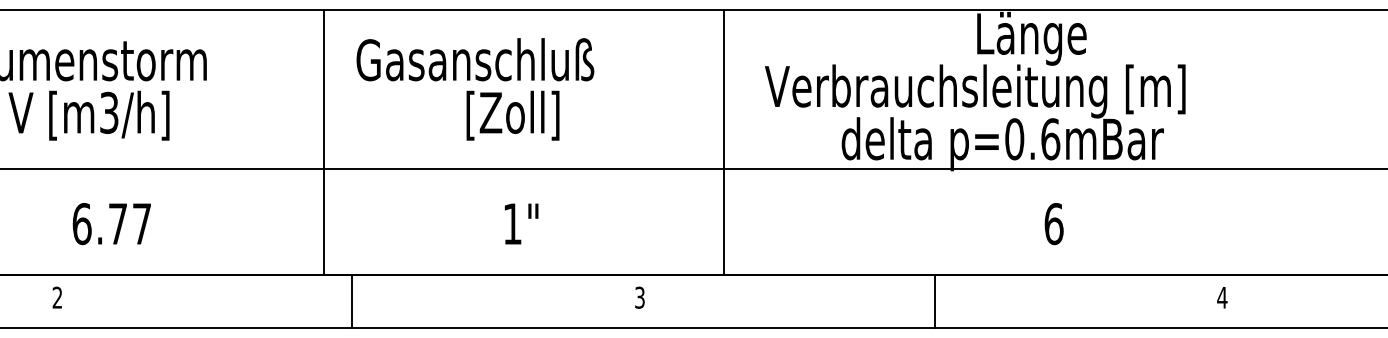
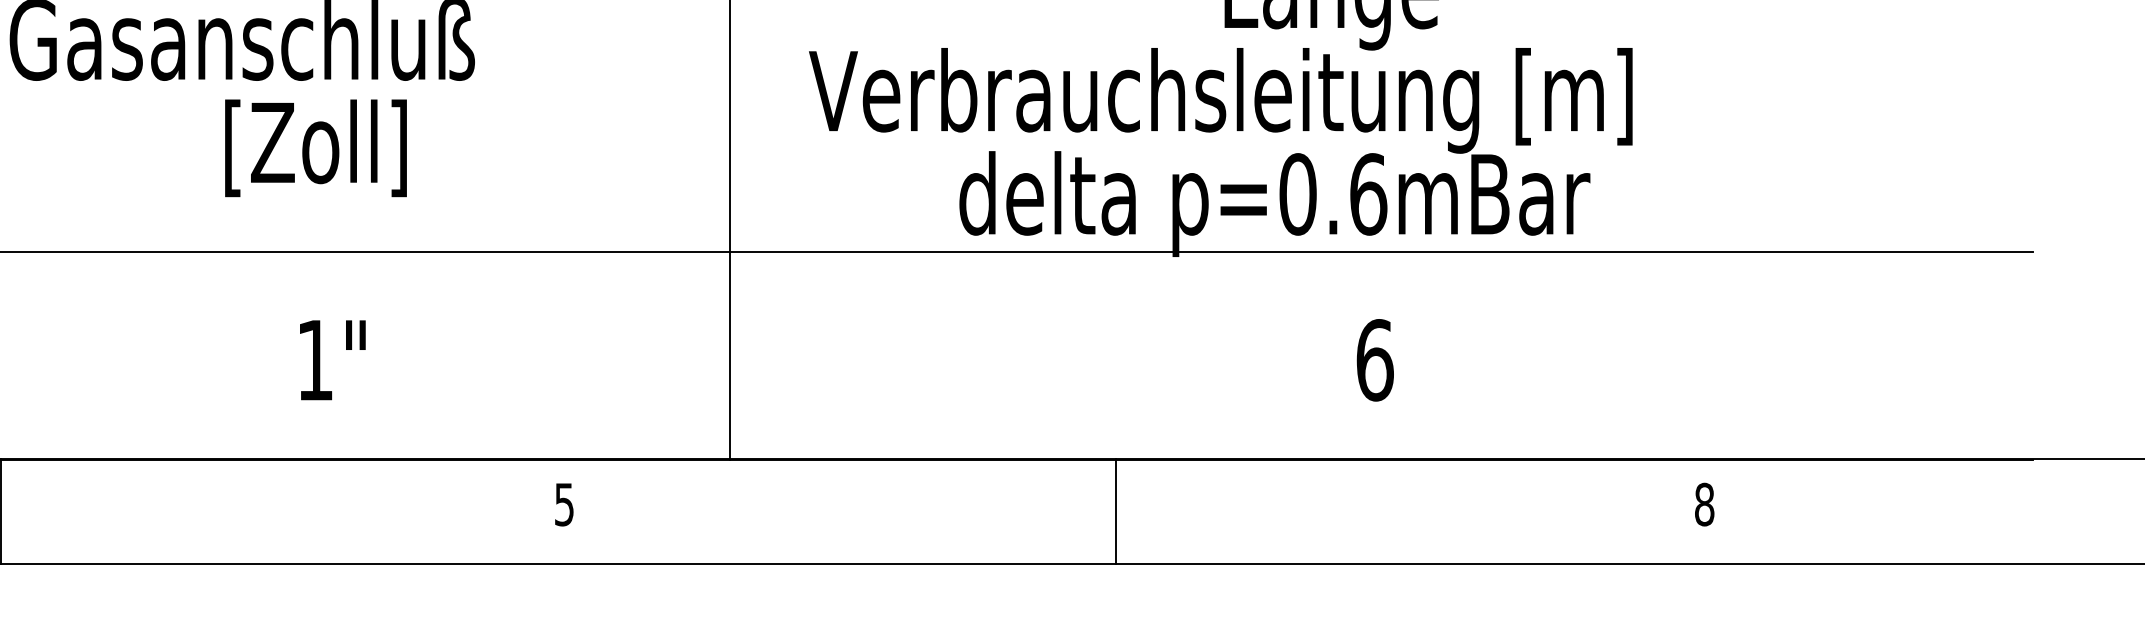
text: (639, 297) -> (563, 504), 3 -> 5
text: (1222, 297) -> (1704, 504), 4 -> 8
line: (934, 301) -> (1115, 511), moved

